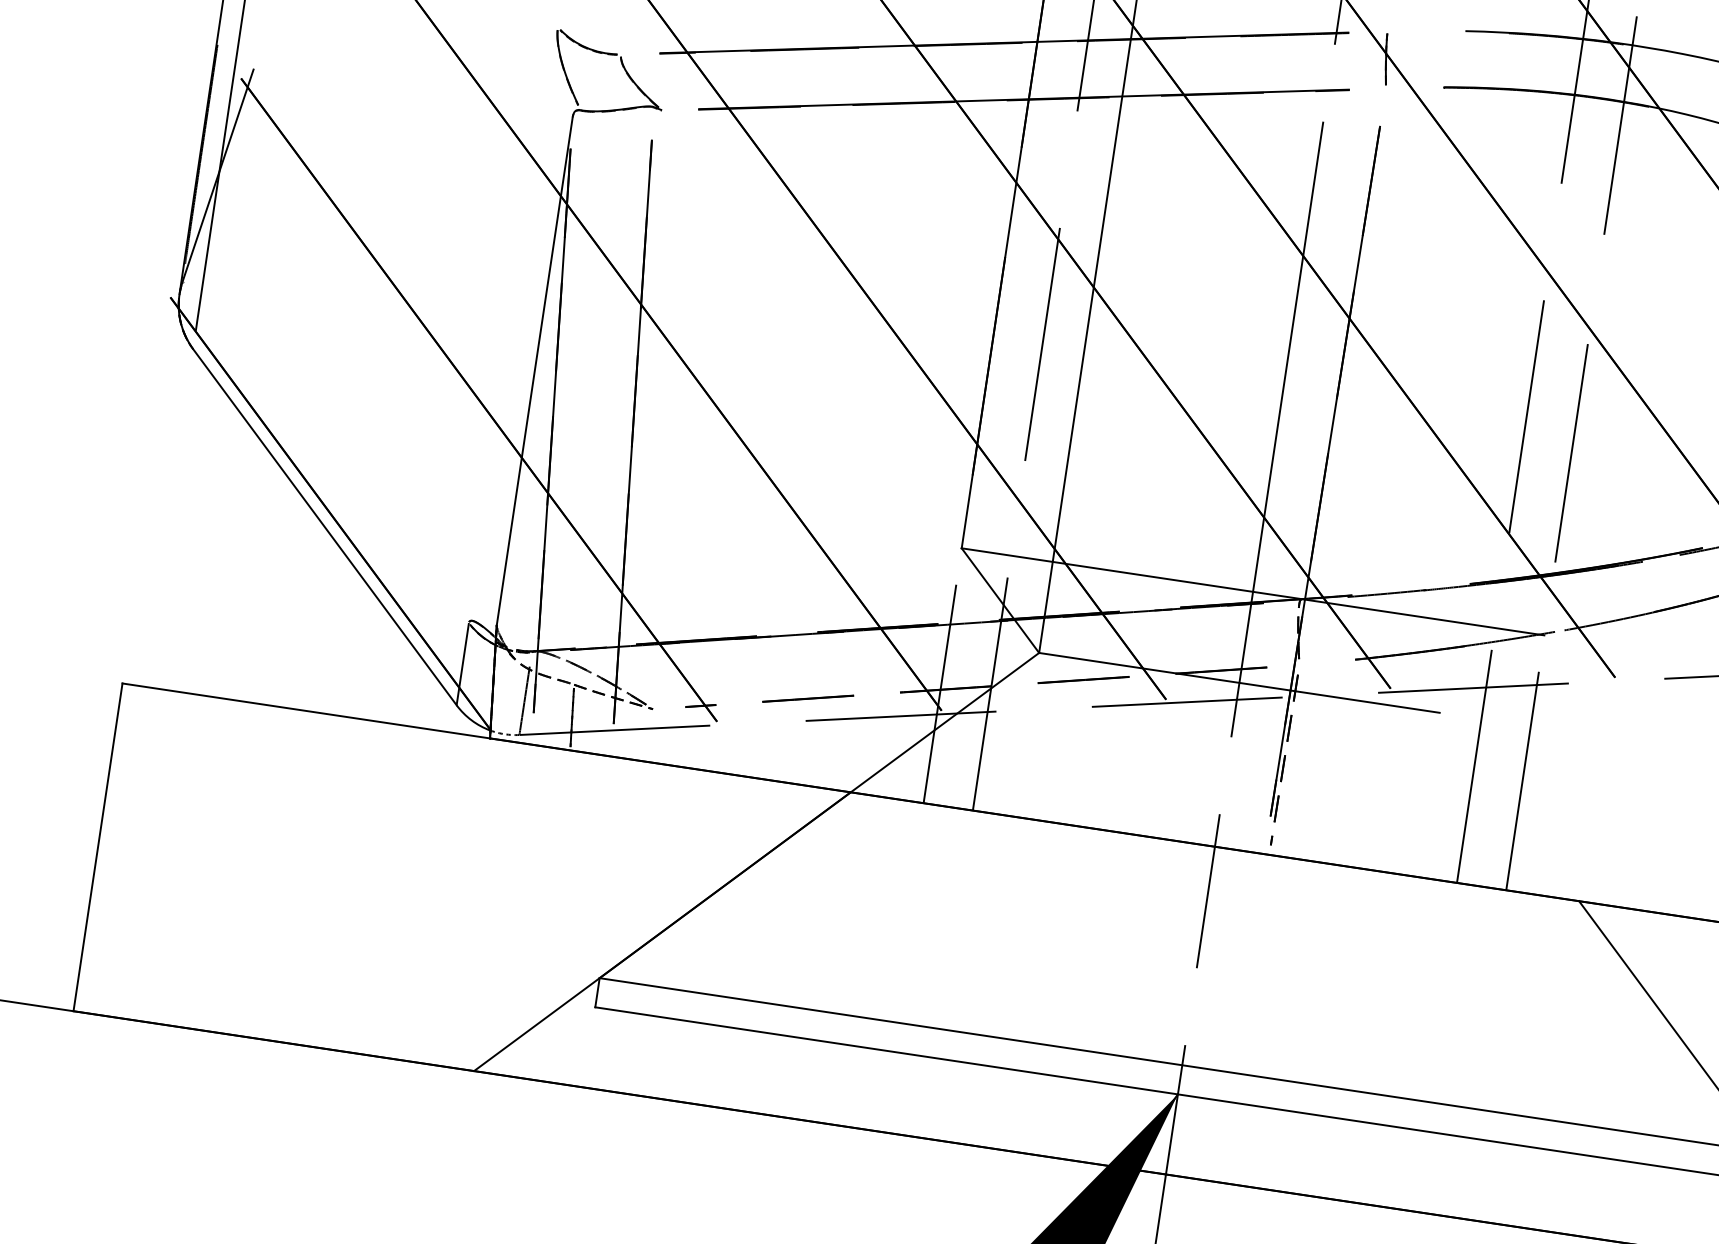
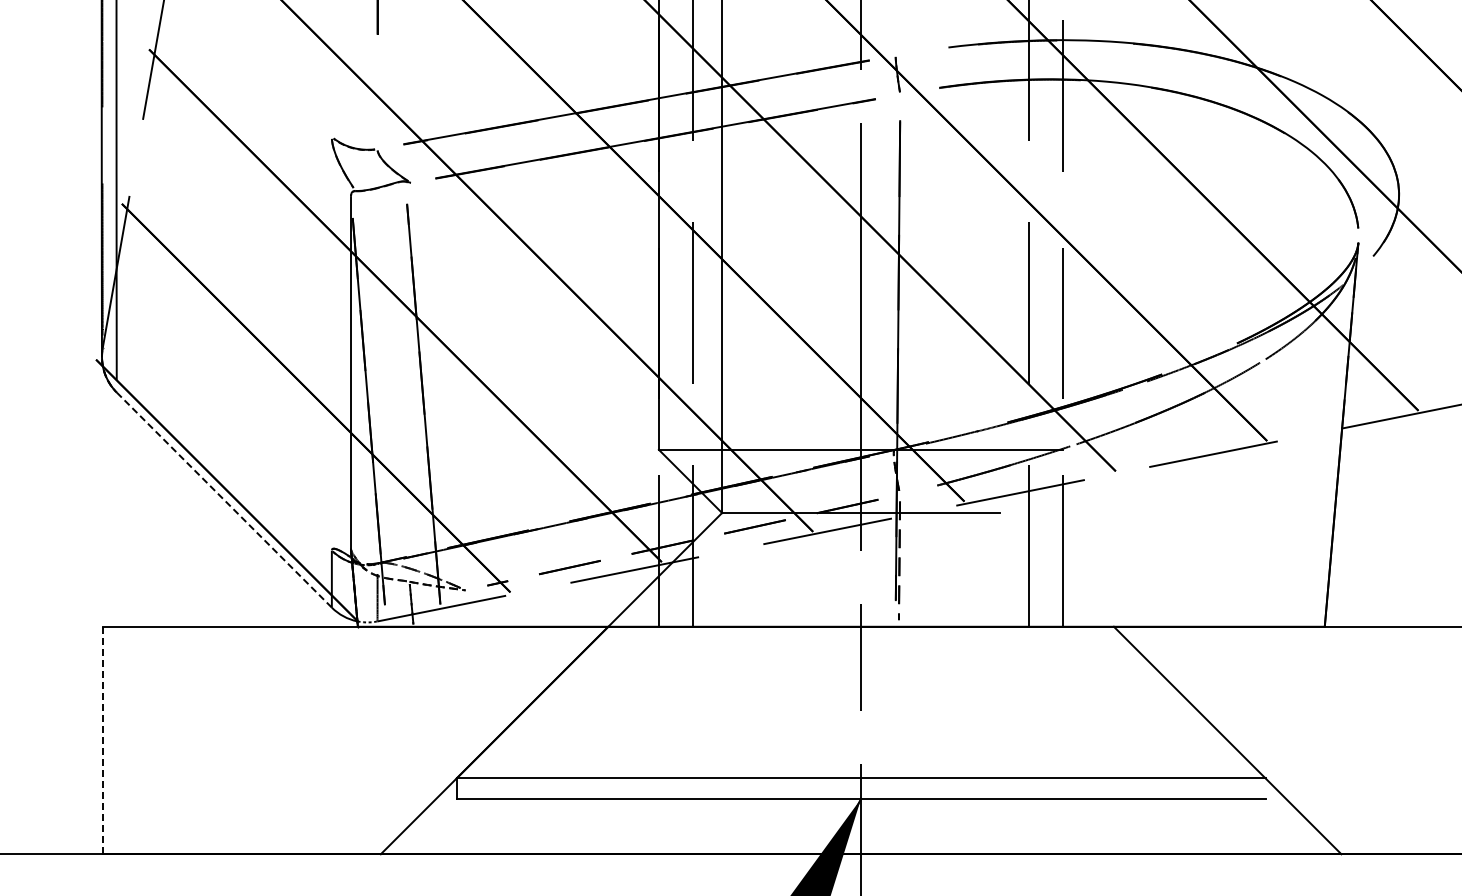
line: (325, 527) -> (224, 500), solid -> dashed
line: (97, 847) -> (102, 740), solid -> dashed

